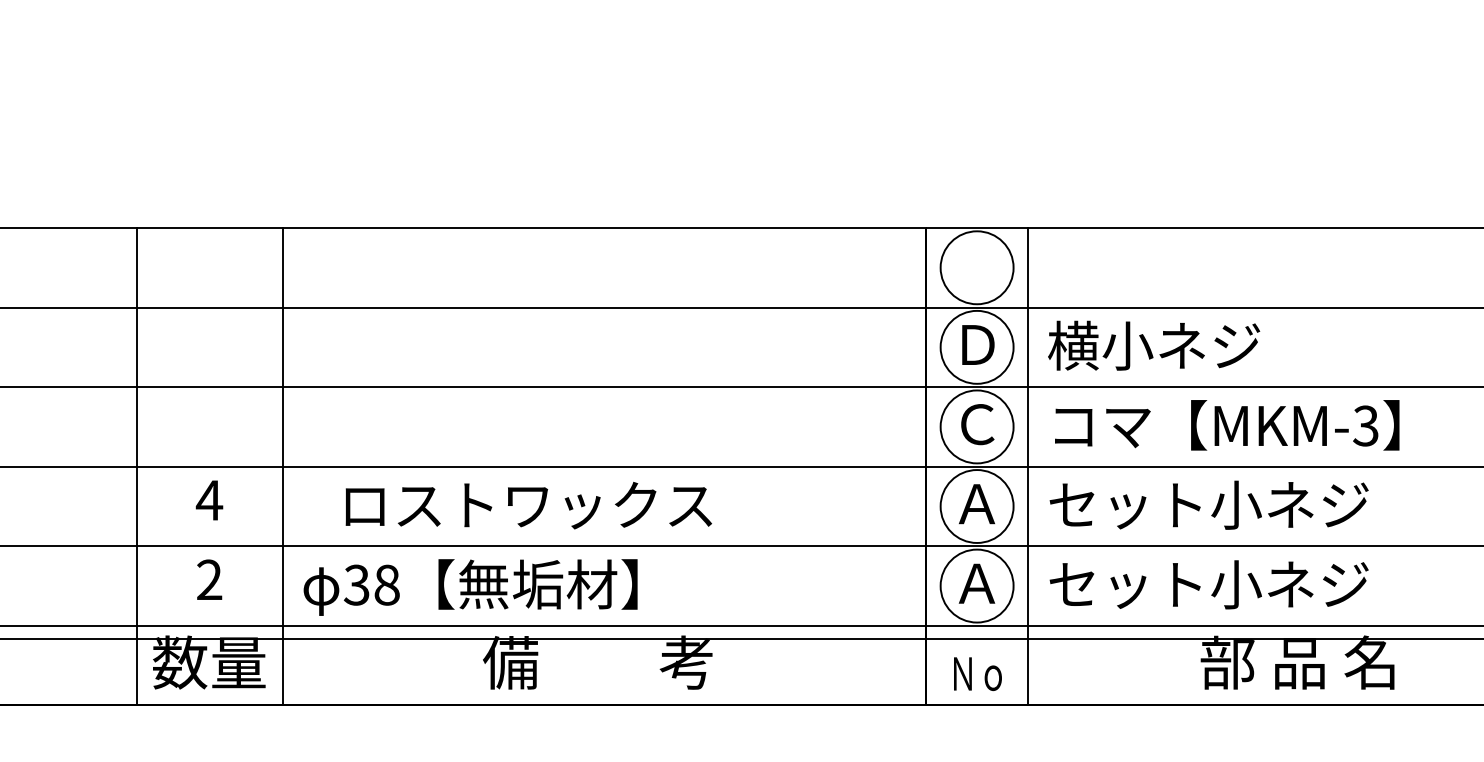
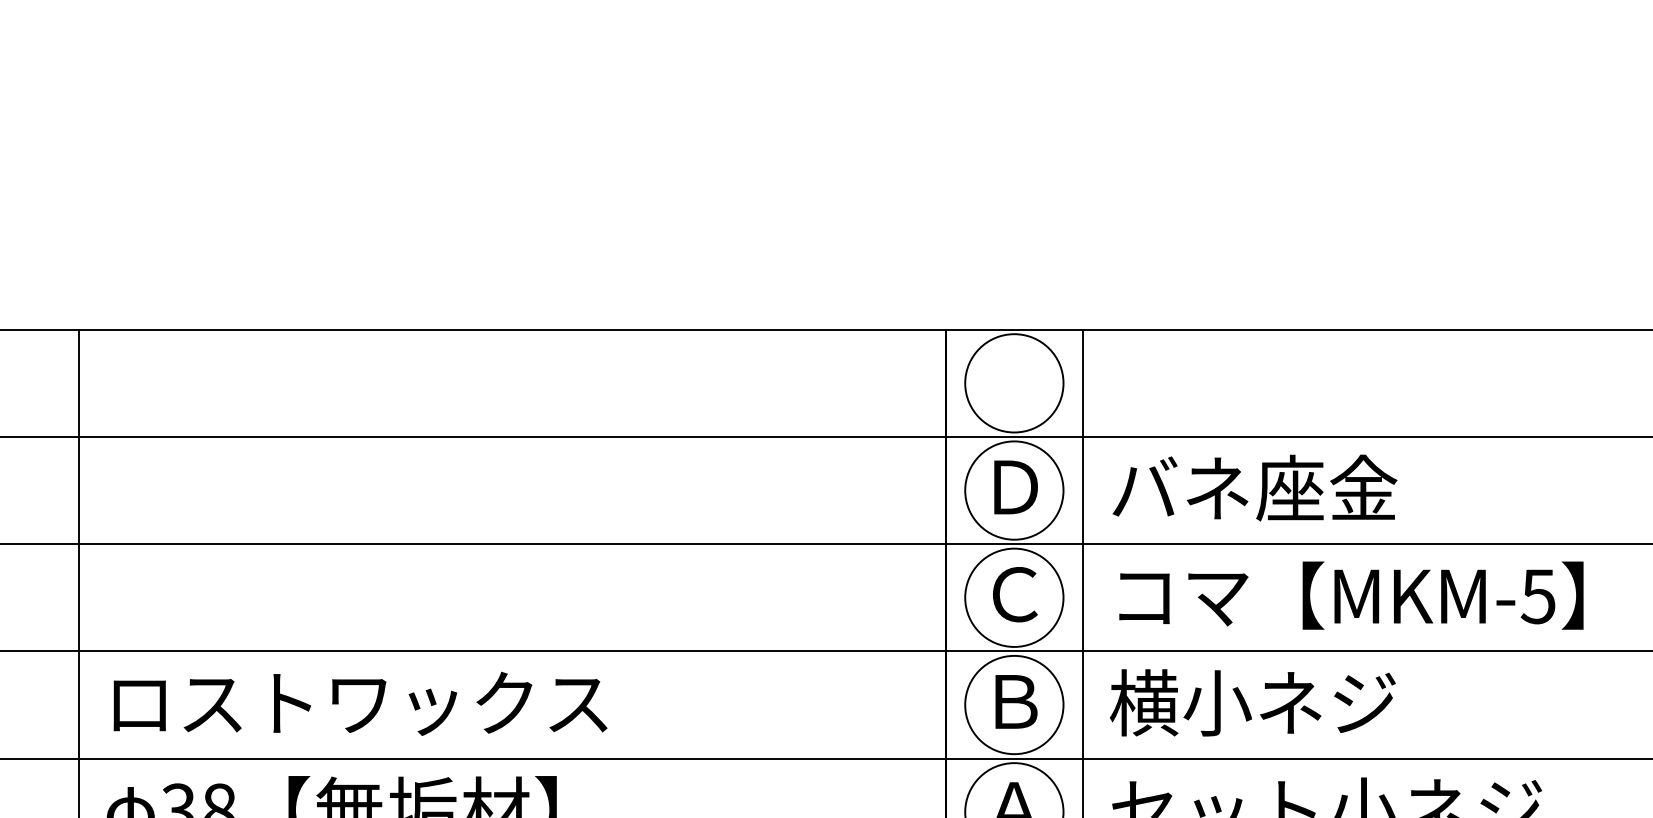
text: (1154, 345) -> (1253, 488), 横小ネジ -> バネ座金
text: (1365, 425) -> (1537, 595), MKM-3 -> MKM-5
text: (976, 504) -> (1013, 702), Ａ -> Ｂ
text: (1208, 504) -> (1326, 702), セット小ネジ -> 横小ネジ
text: (528, 505) -> (359, 703), moved

